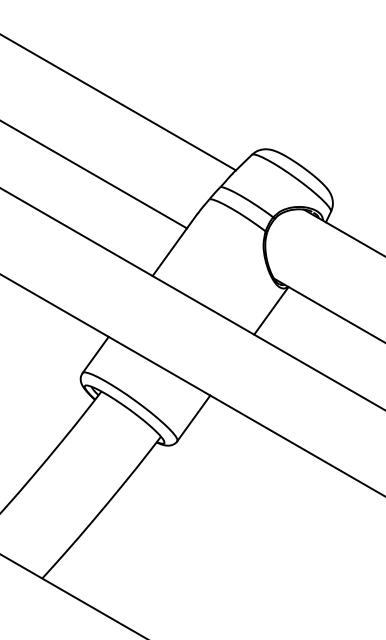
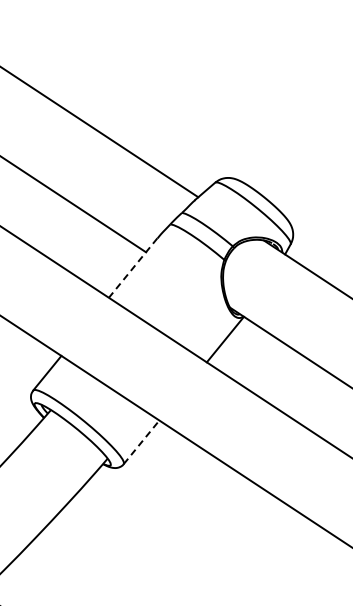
line: (174, 245) -> (132, 268), solid -> dashed
line: (194, 418) -> (142, 442), solid -> dashed

